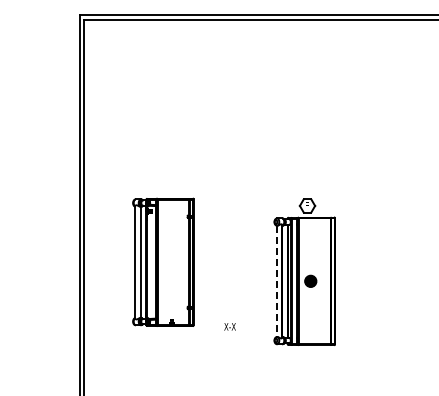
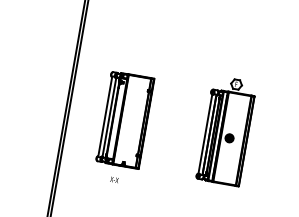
part: (163, 261) -> (125, 119), moved
line: (276, 281) -> (205, 134), dashed -> solid
text: (229, 326) -> (114, 179), moved

